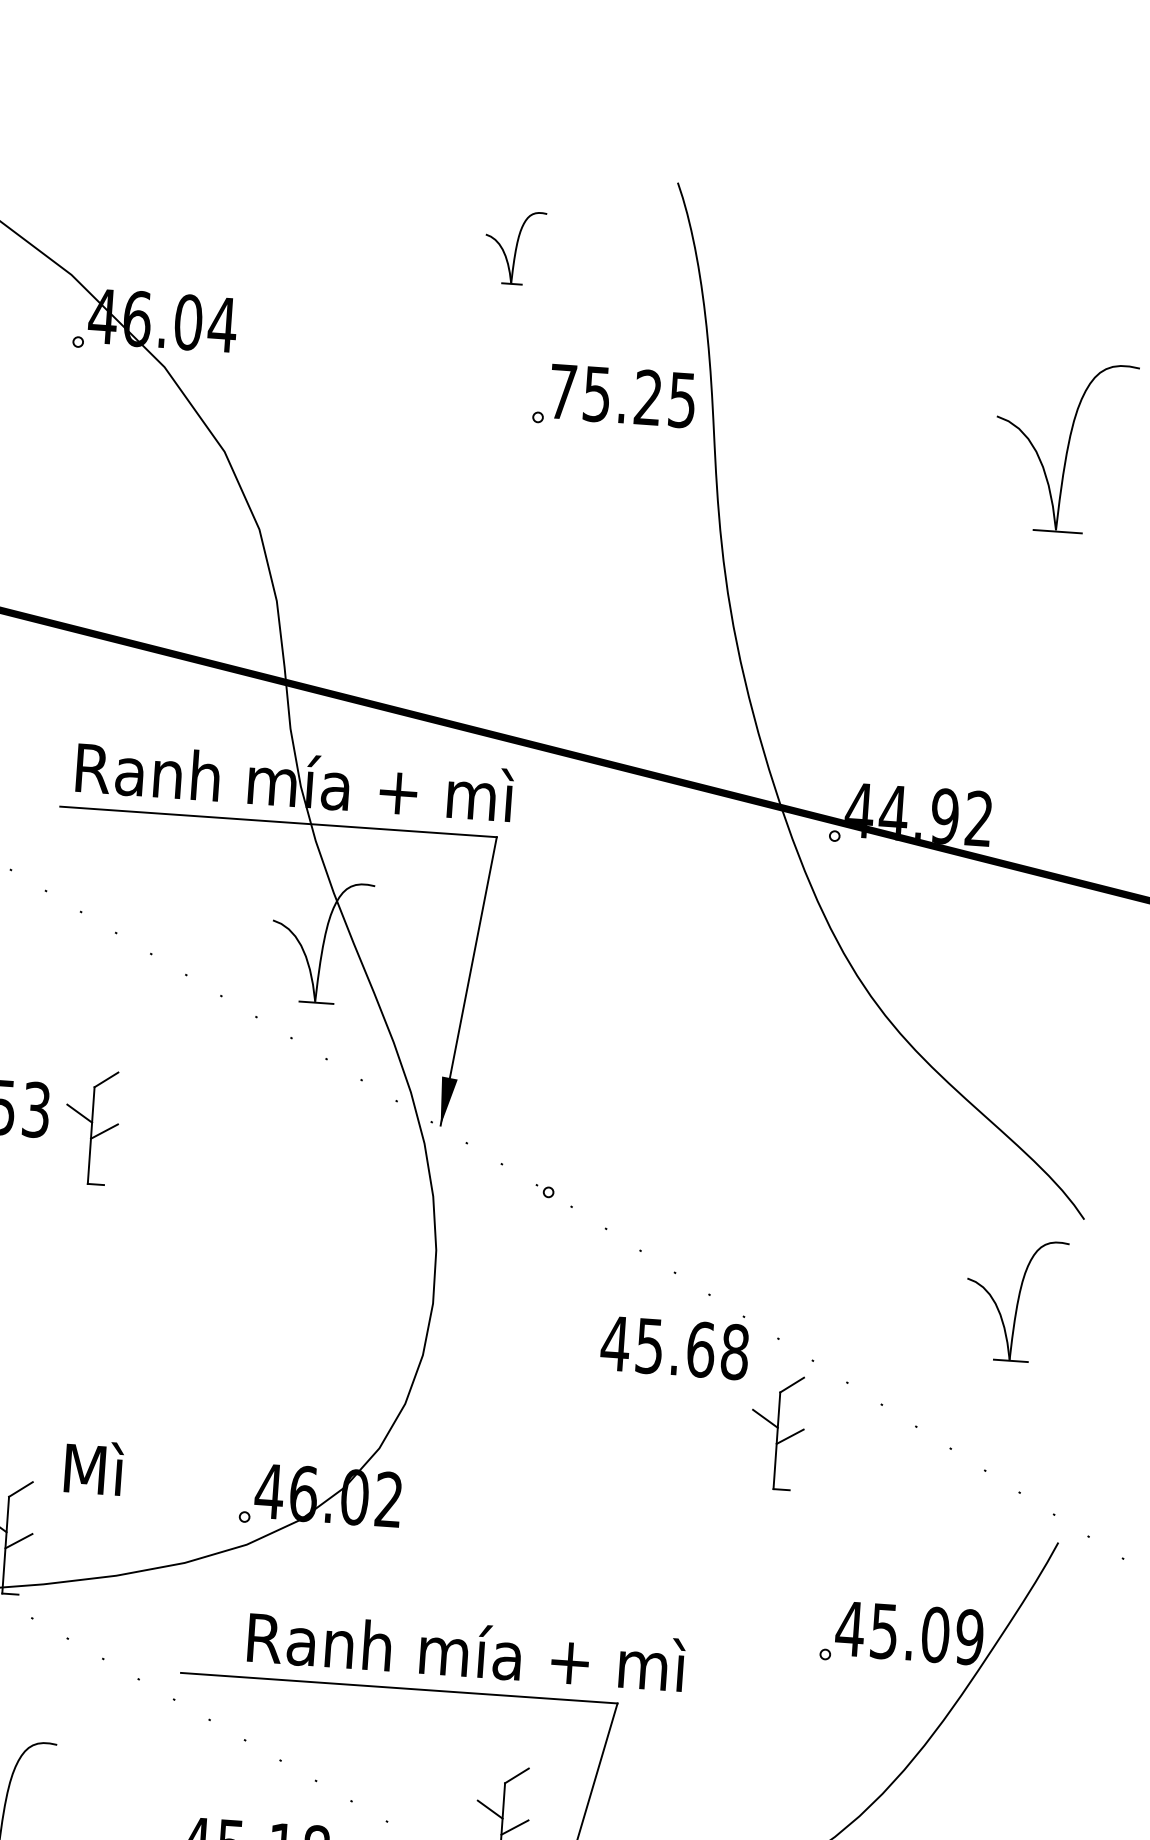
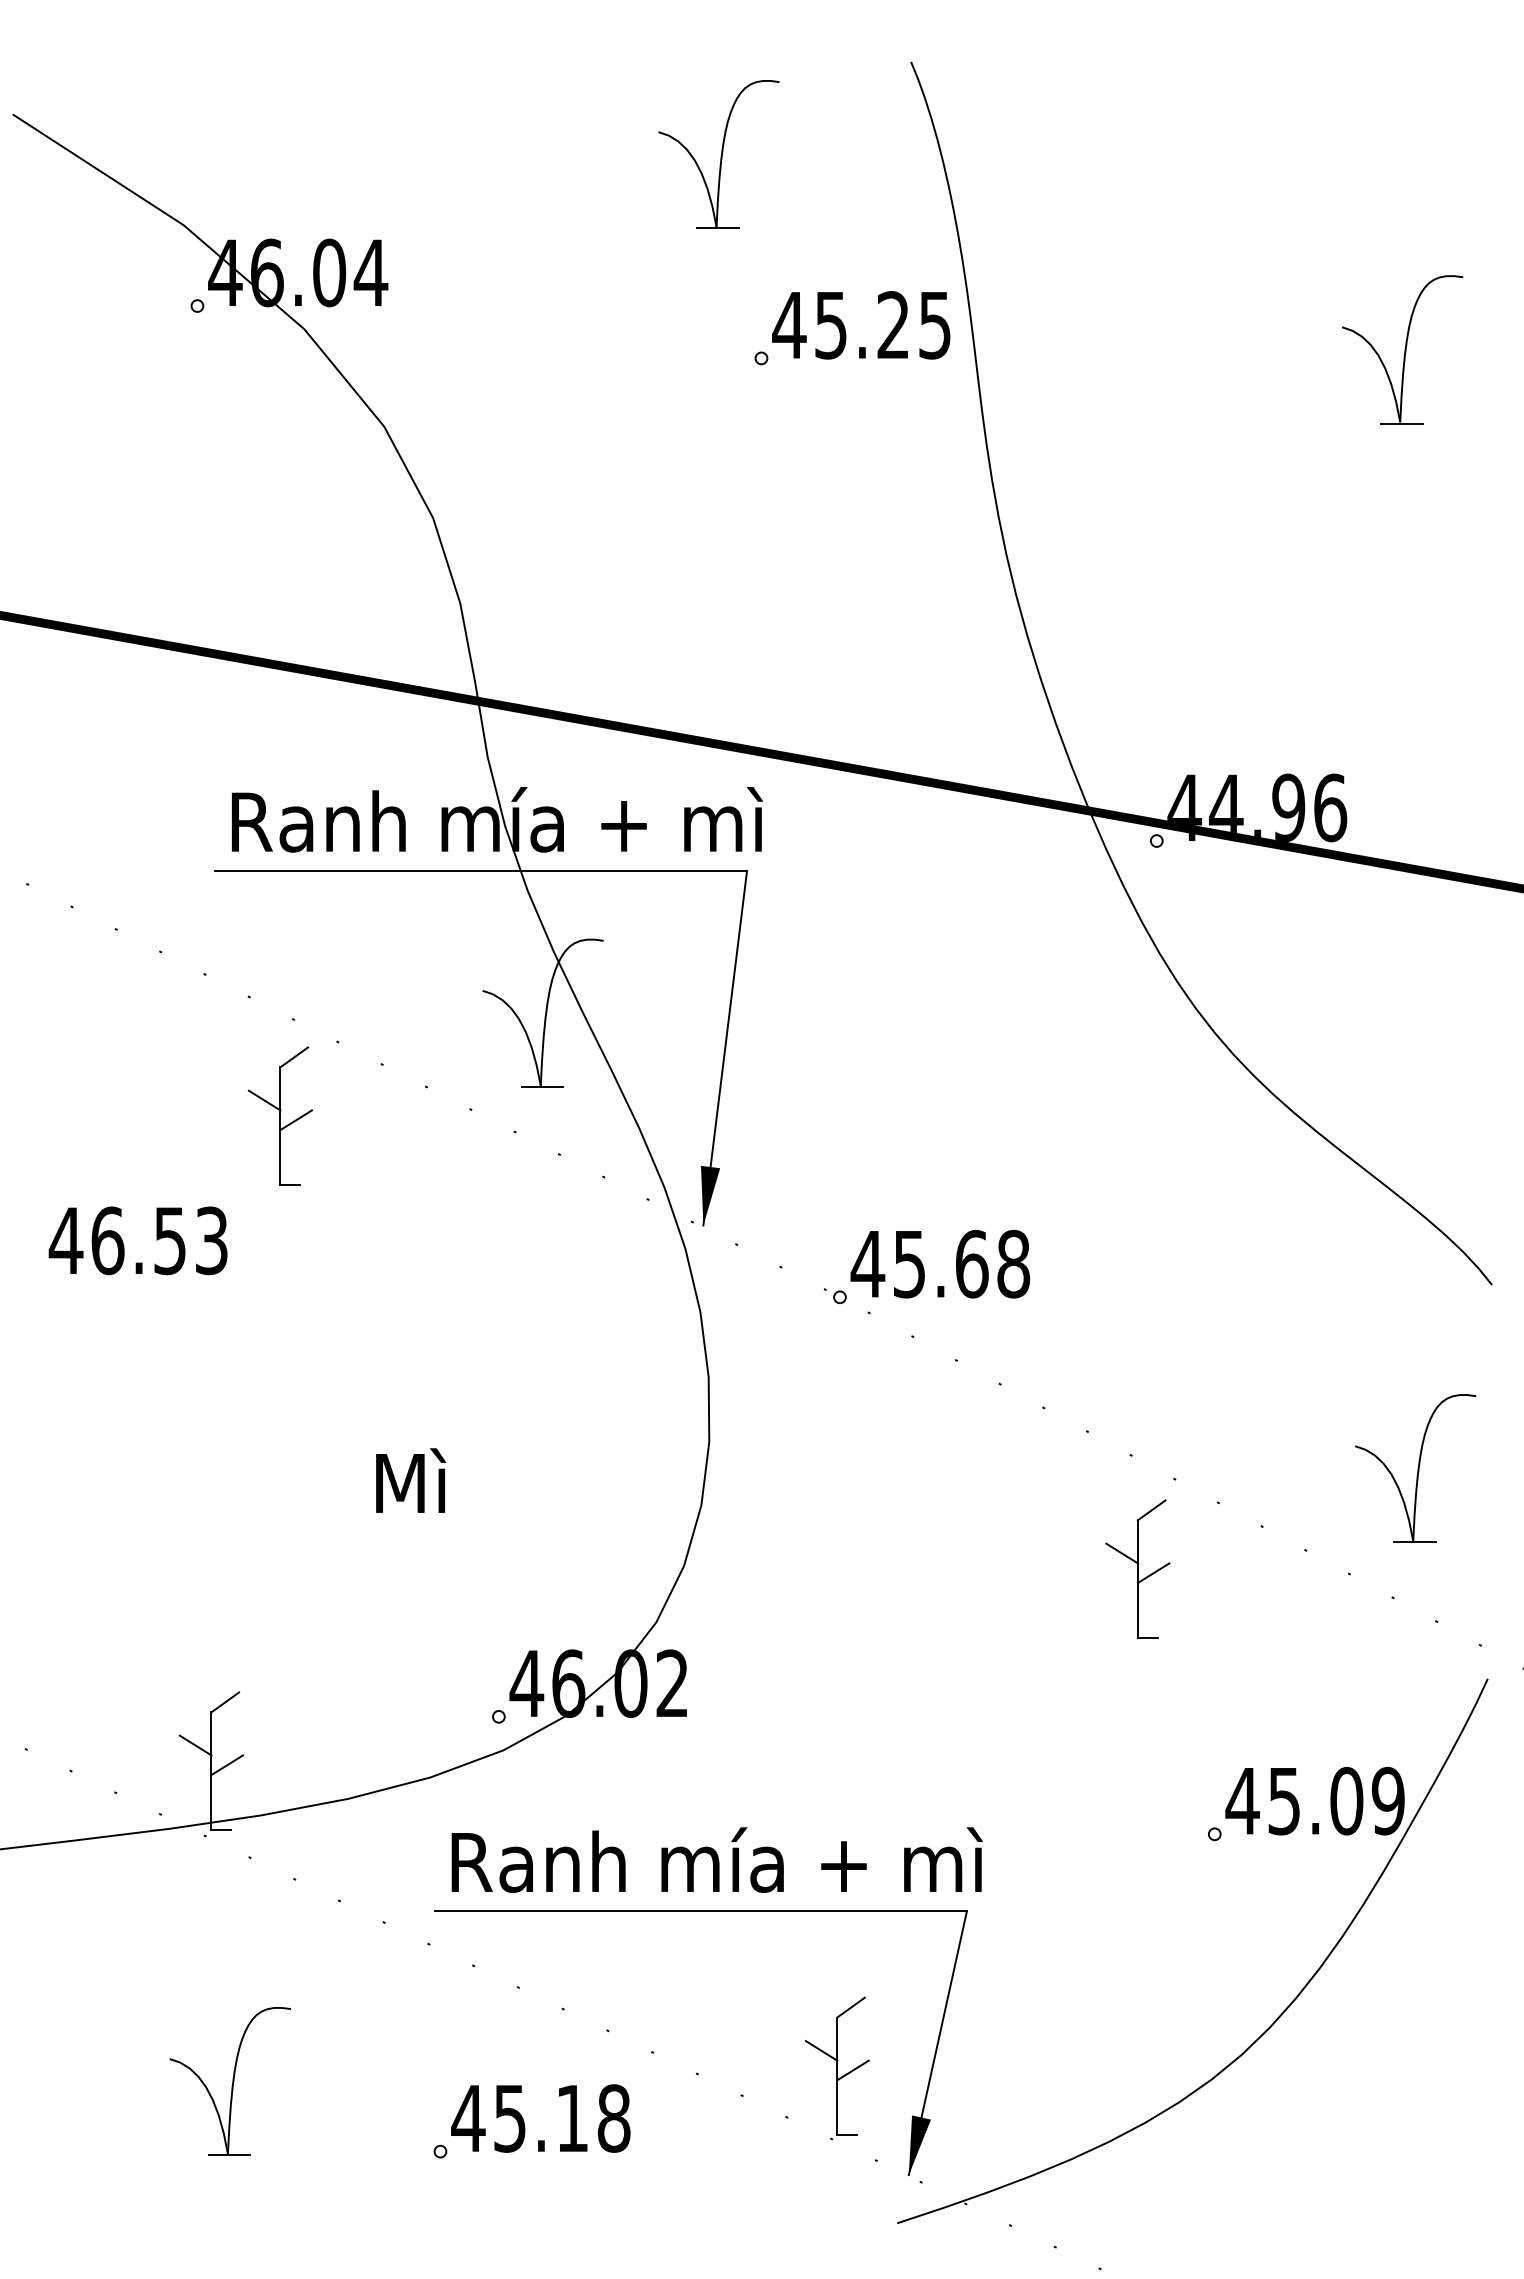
part: (514, 247) -> (718, 154), size x1.67
text: (562, 392) -> (789, 325), 75.25 -> 45.25
part: (1064, 446) -> (1402, 349), size x0.71
text: (979, 818) -> (1330, 807), 44.92 -> 44.96
part: (91, 1126) -> (280, 1115), moved
part: (1015, 1300) -> (1415, 1468), moved
text: (675, 1347) -> (940, 1263), moved
text: (94, 1467) -> (411, 1480), moved
text: (465, 1650) -> (716, 1859), moved

